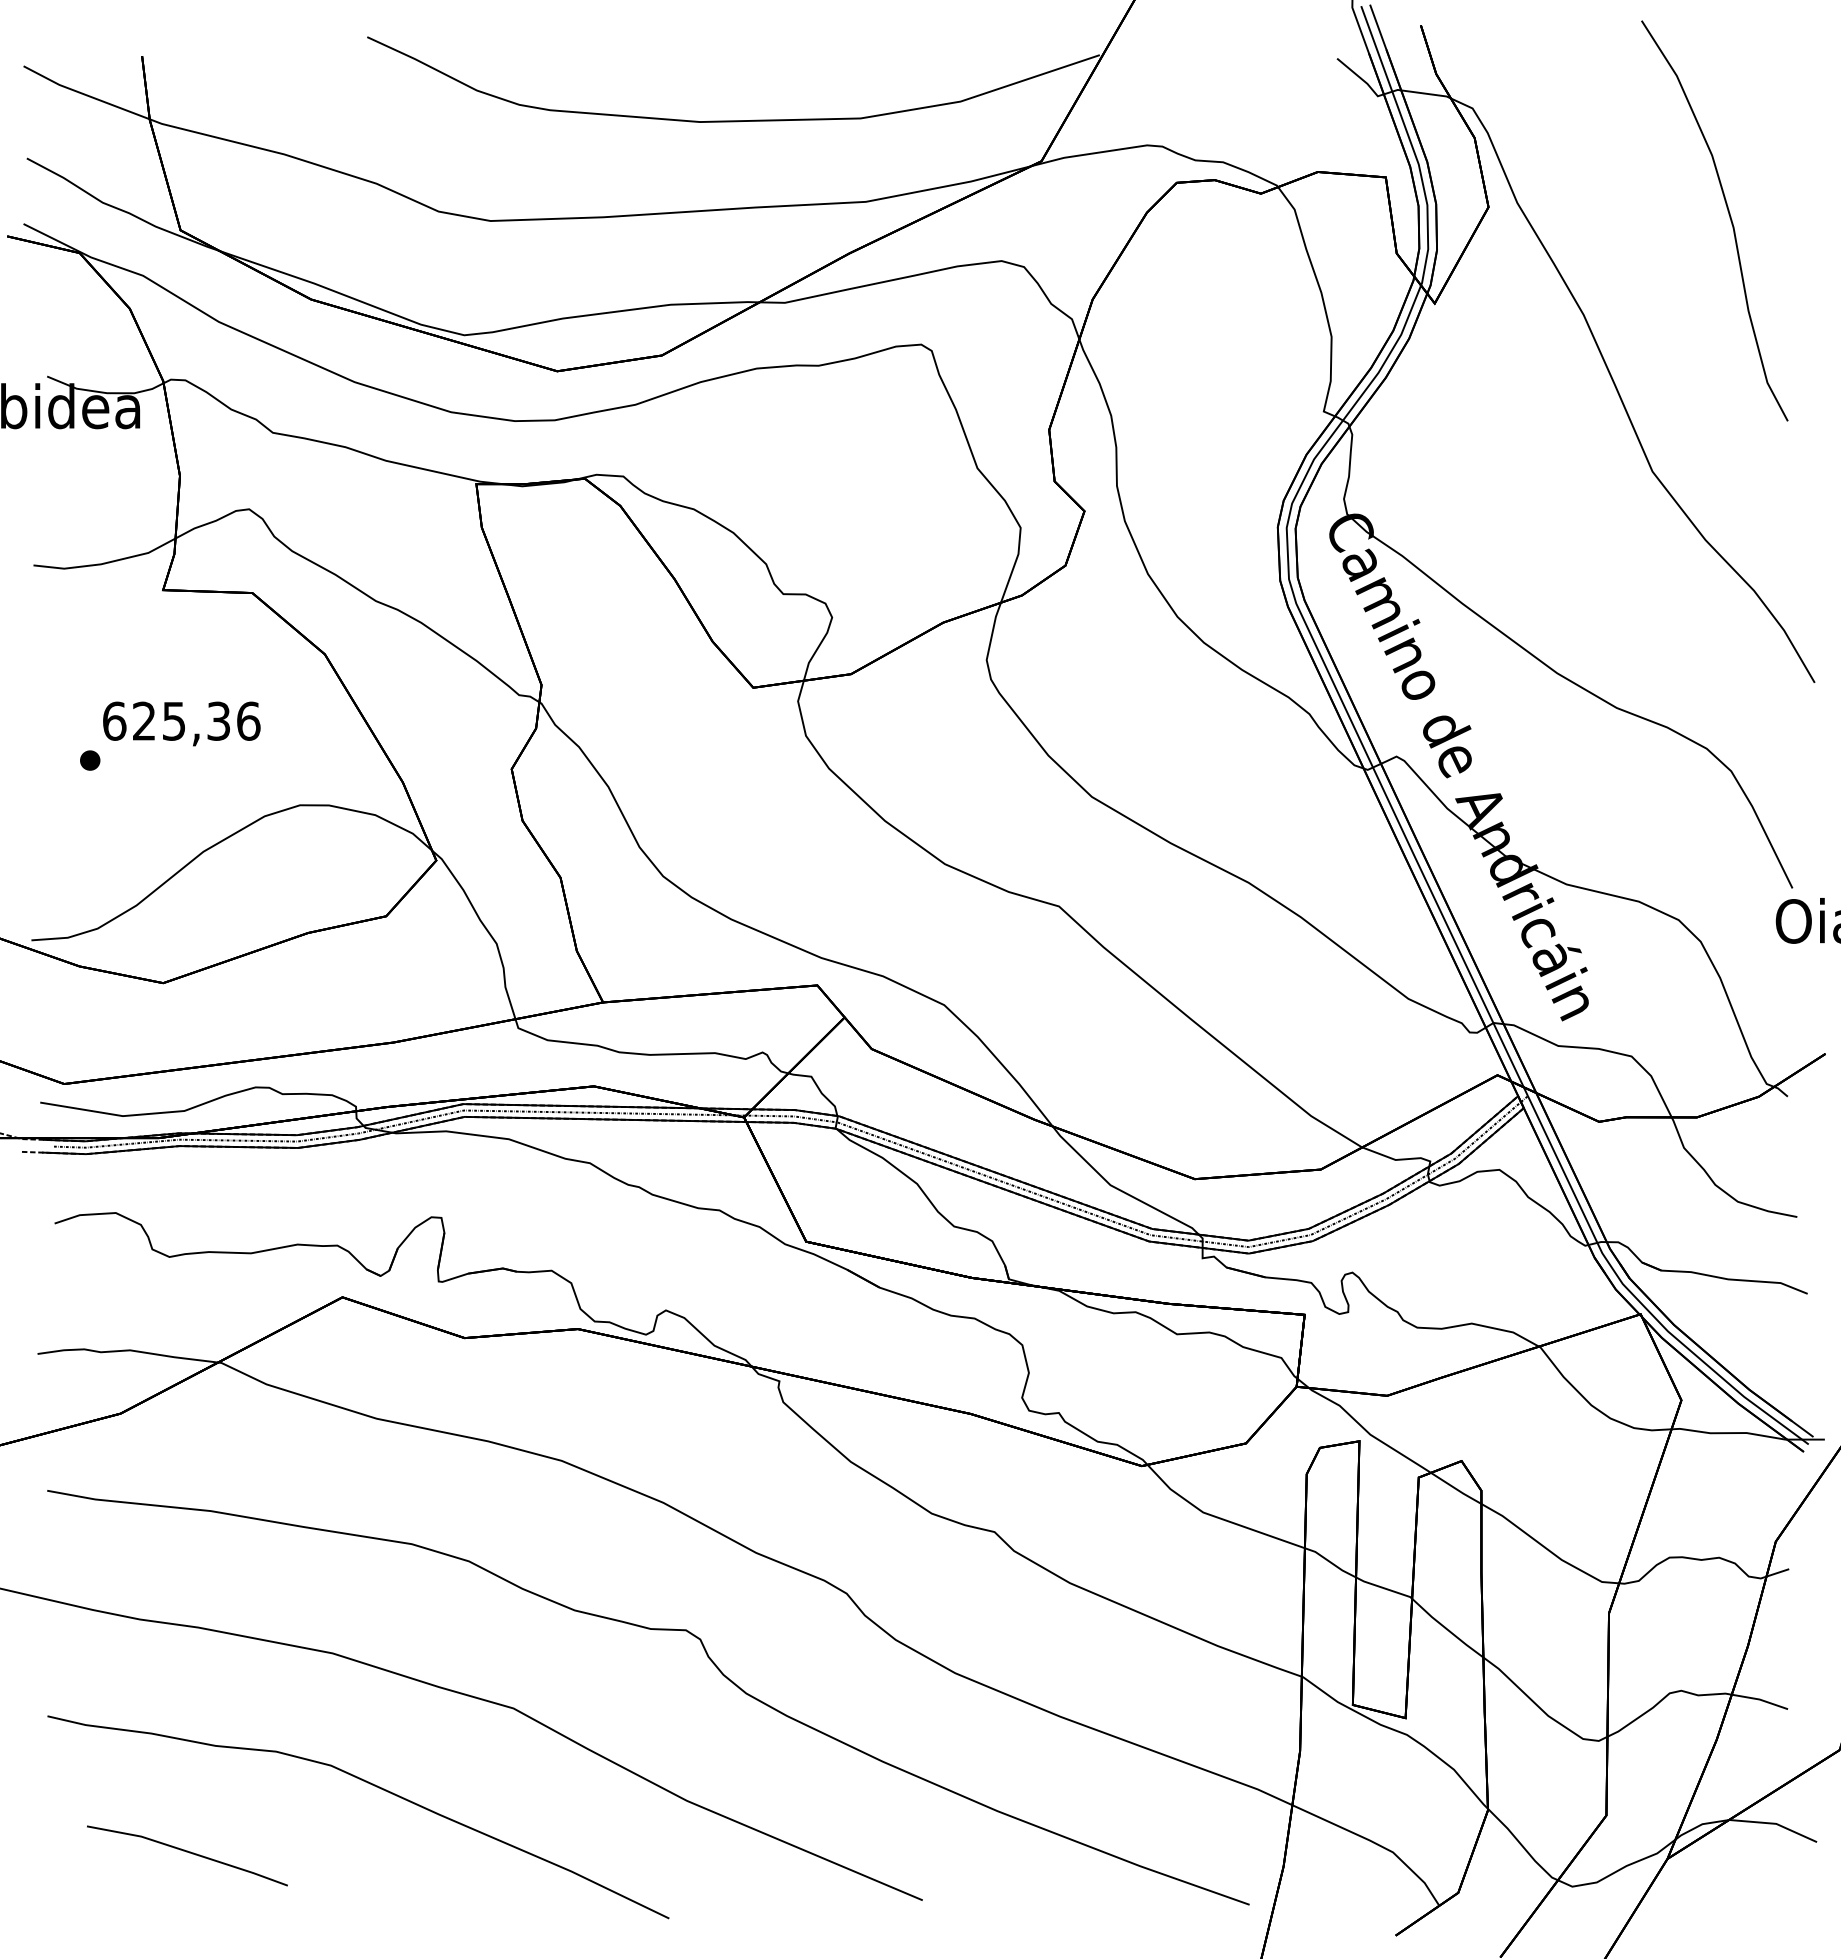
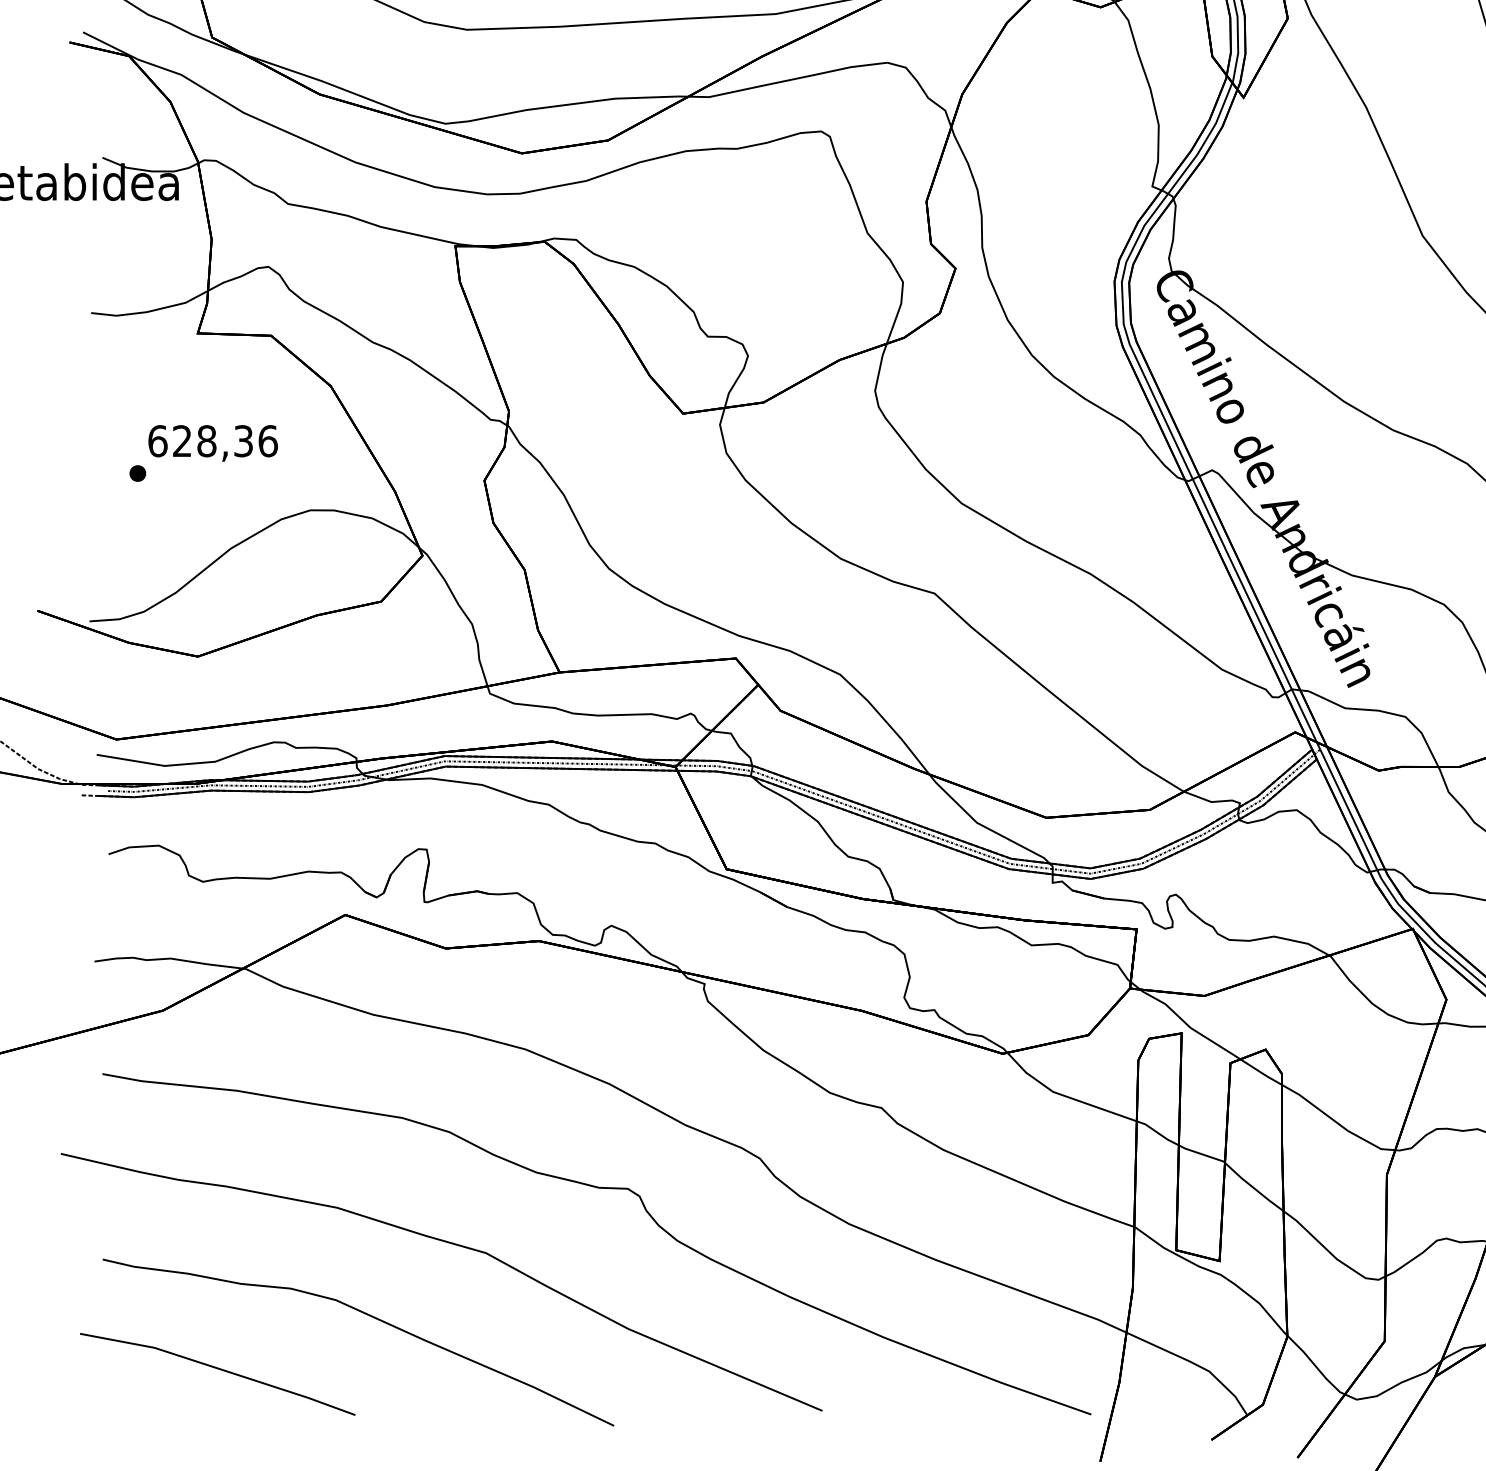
text: (173, 720) -> (206, 440), 625,36 -> 628,36
part: (187, 1855) -> (217, 1374), size x1.67

